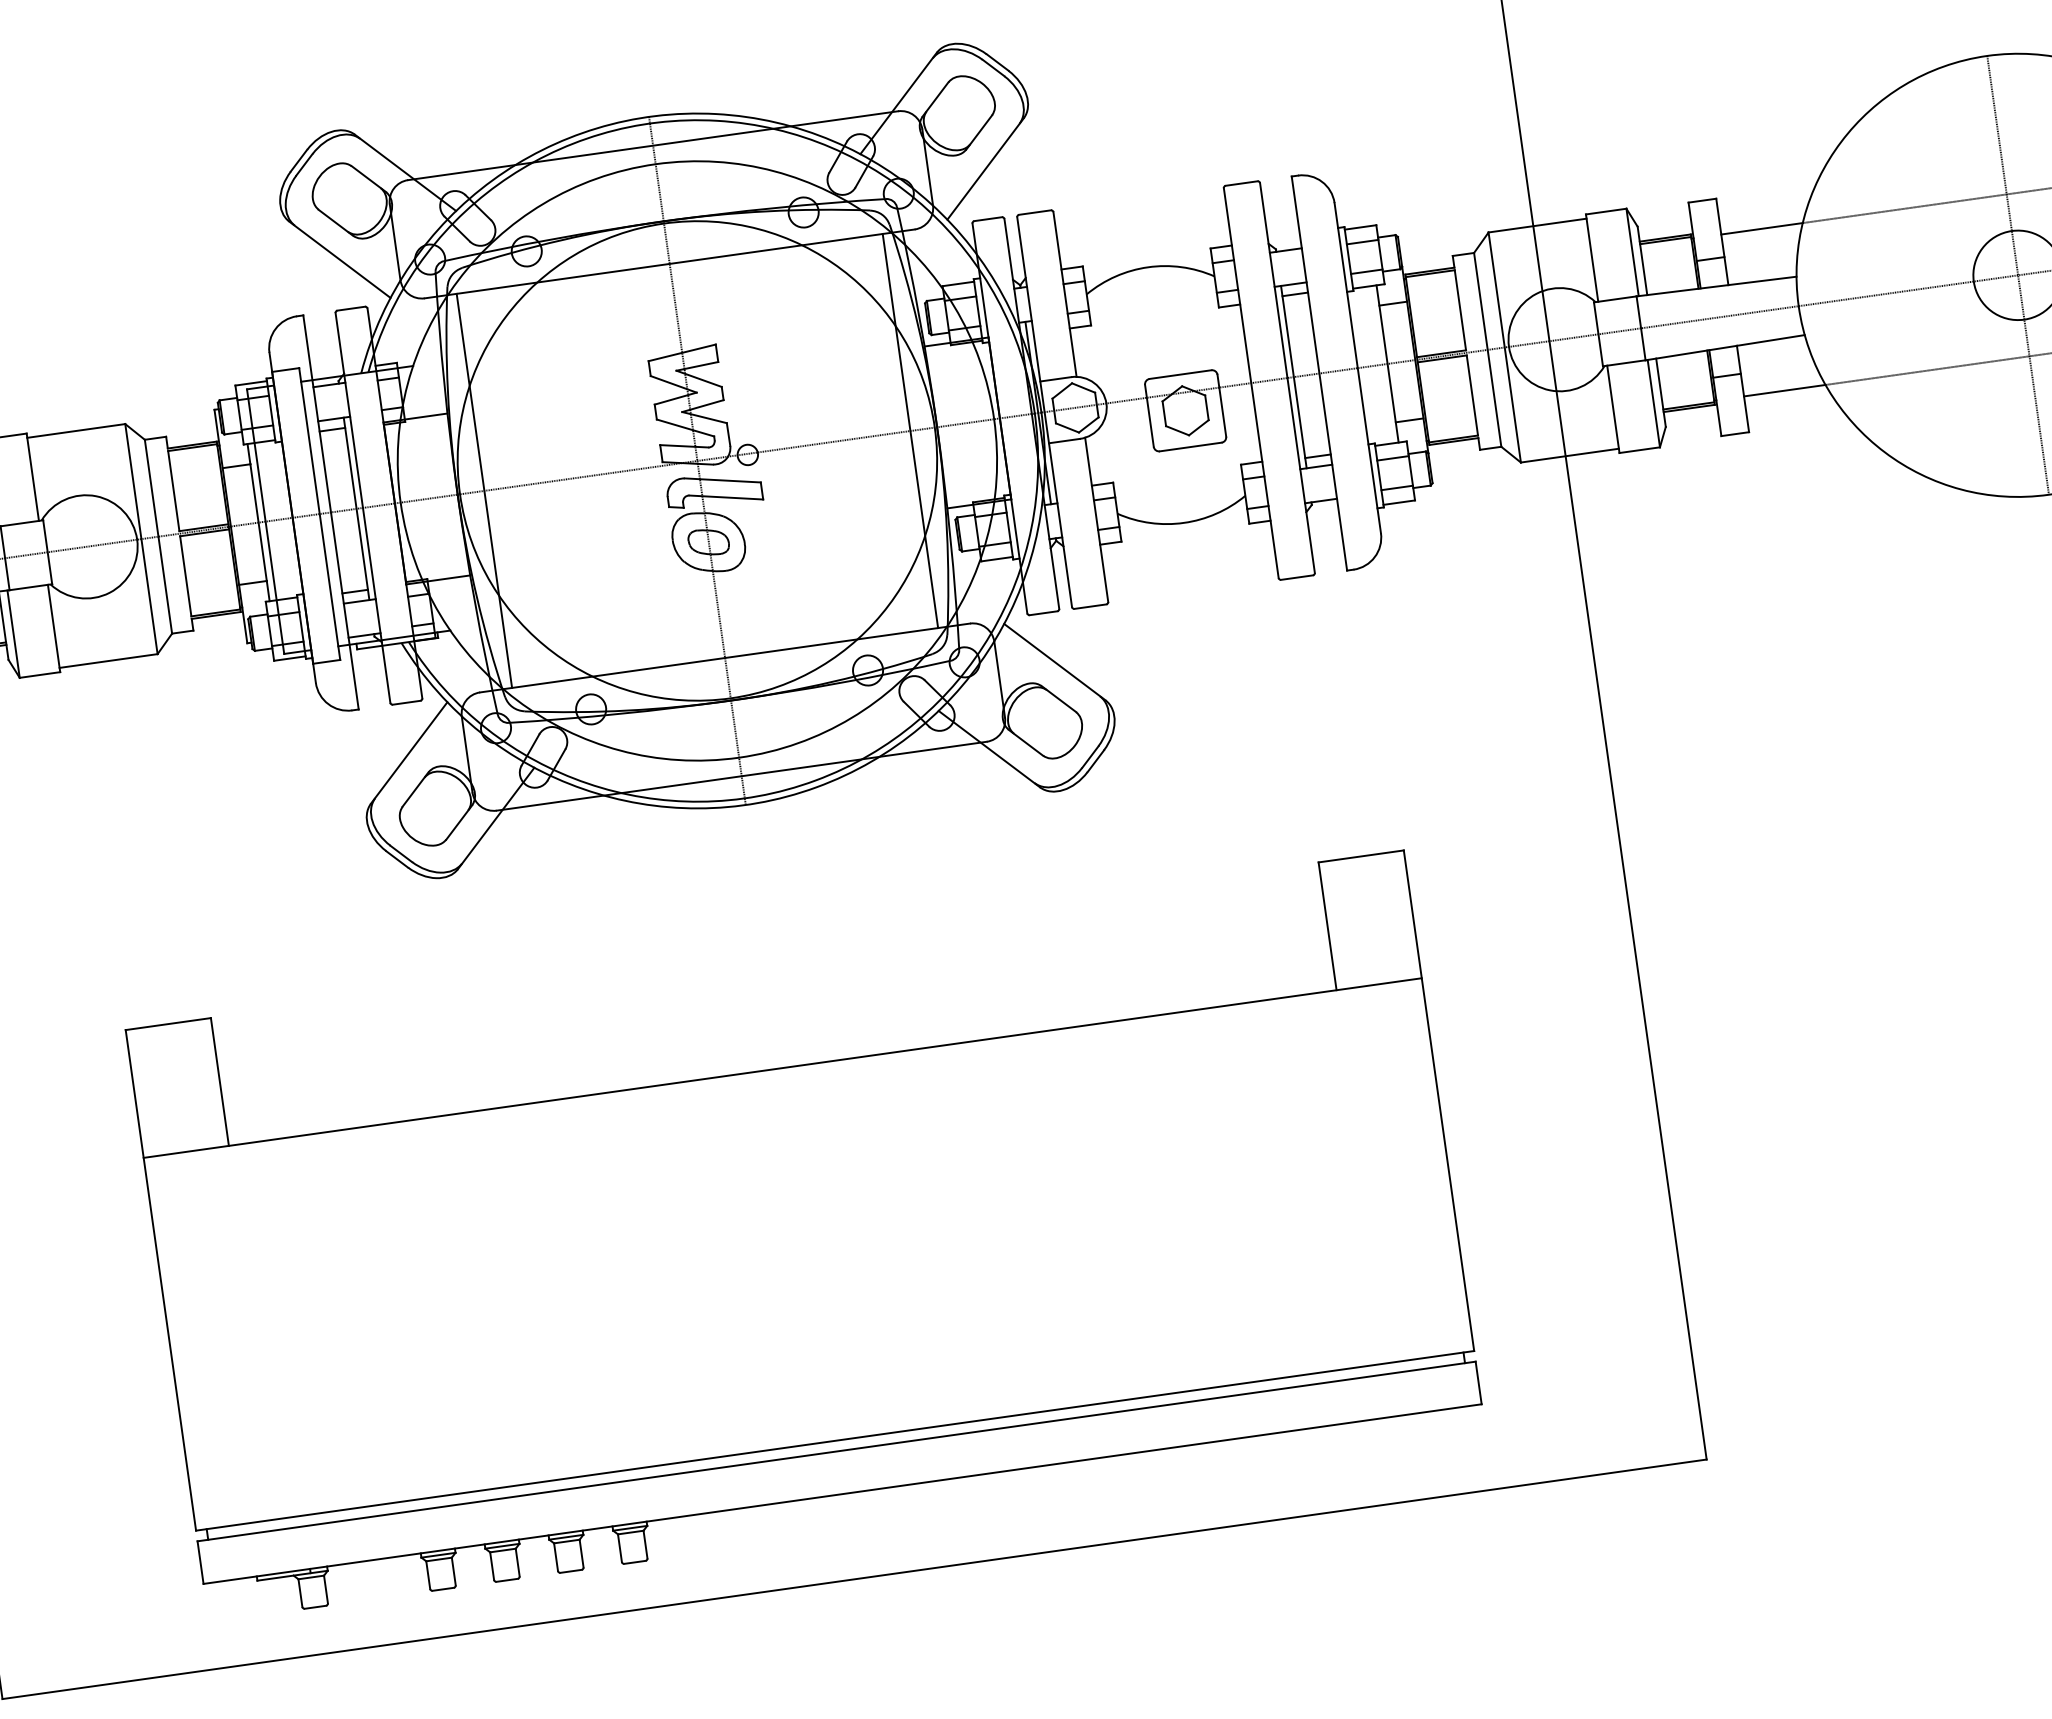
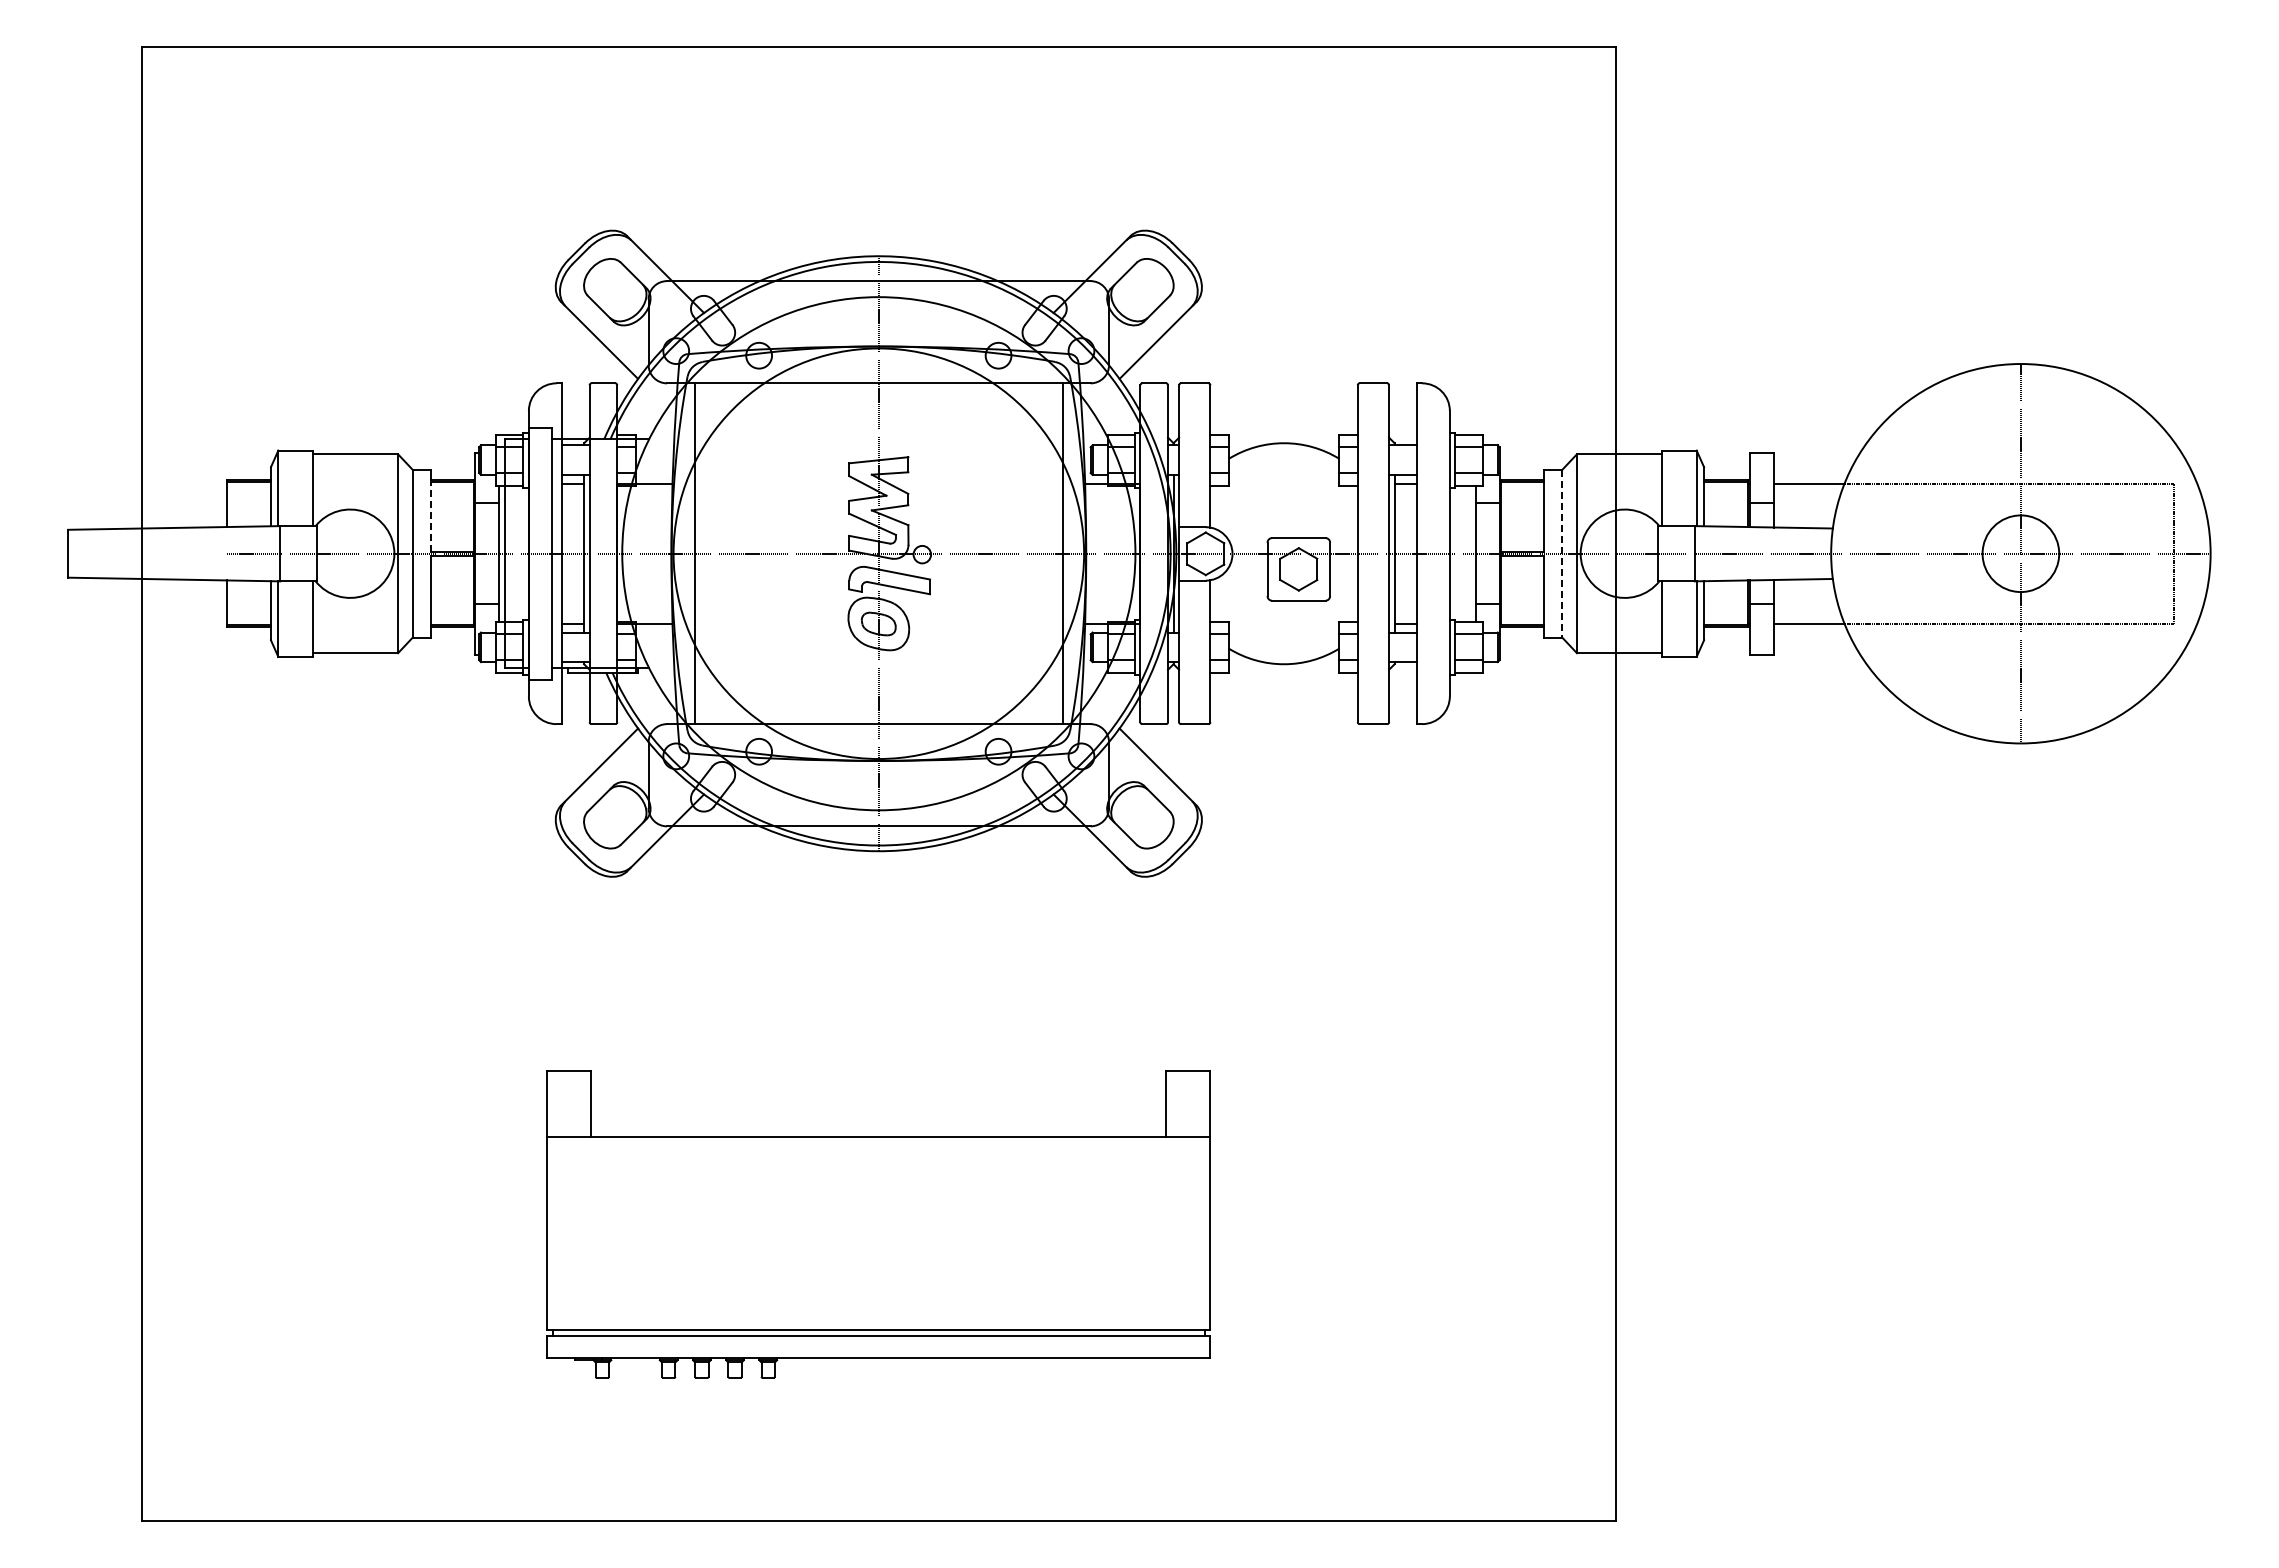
line: (1487, 349) -> (1562, 553), solid -> dashed
line: (174, 490) -> (431, 516), solid -> dashed
part: (806, 1236) -> (878, 1224), size x0.6

